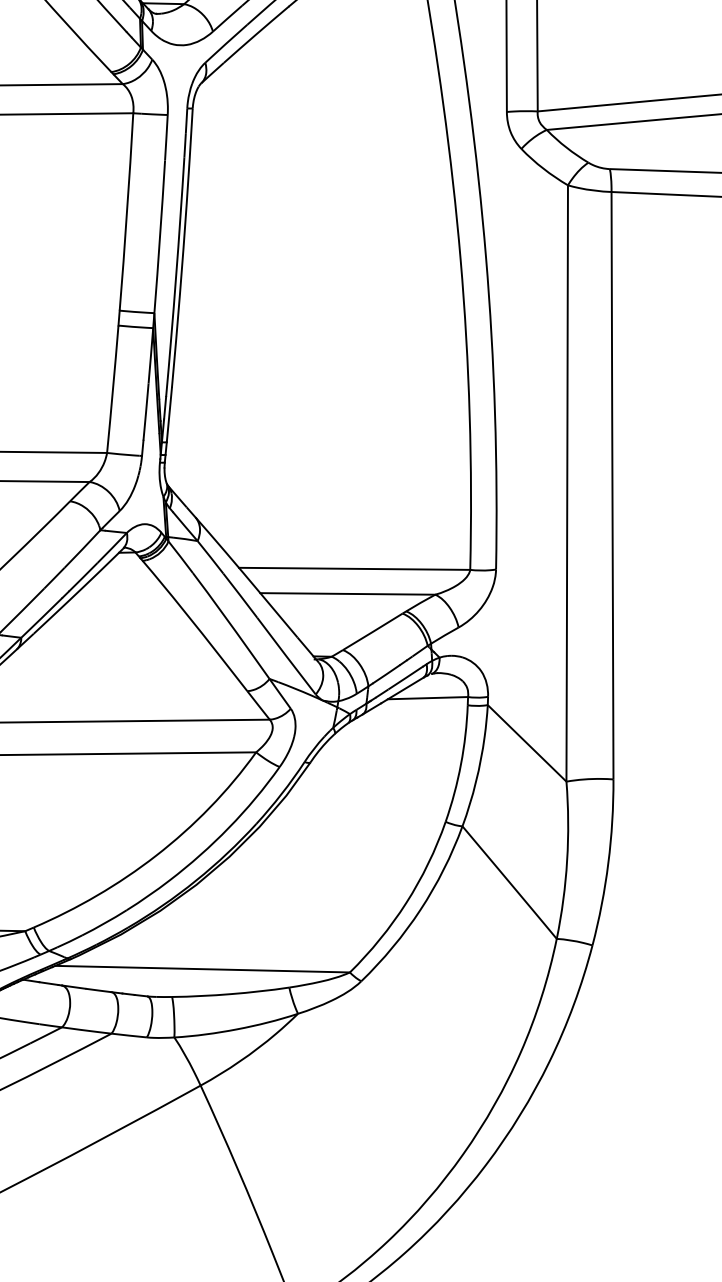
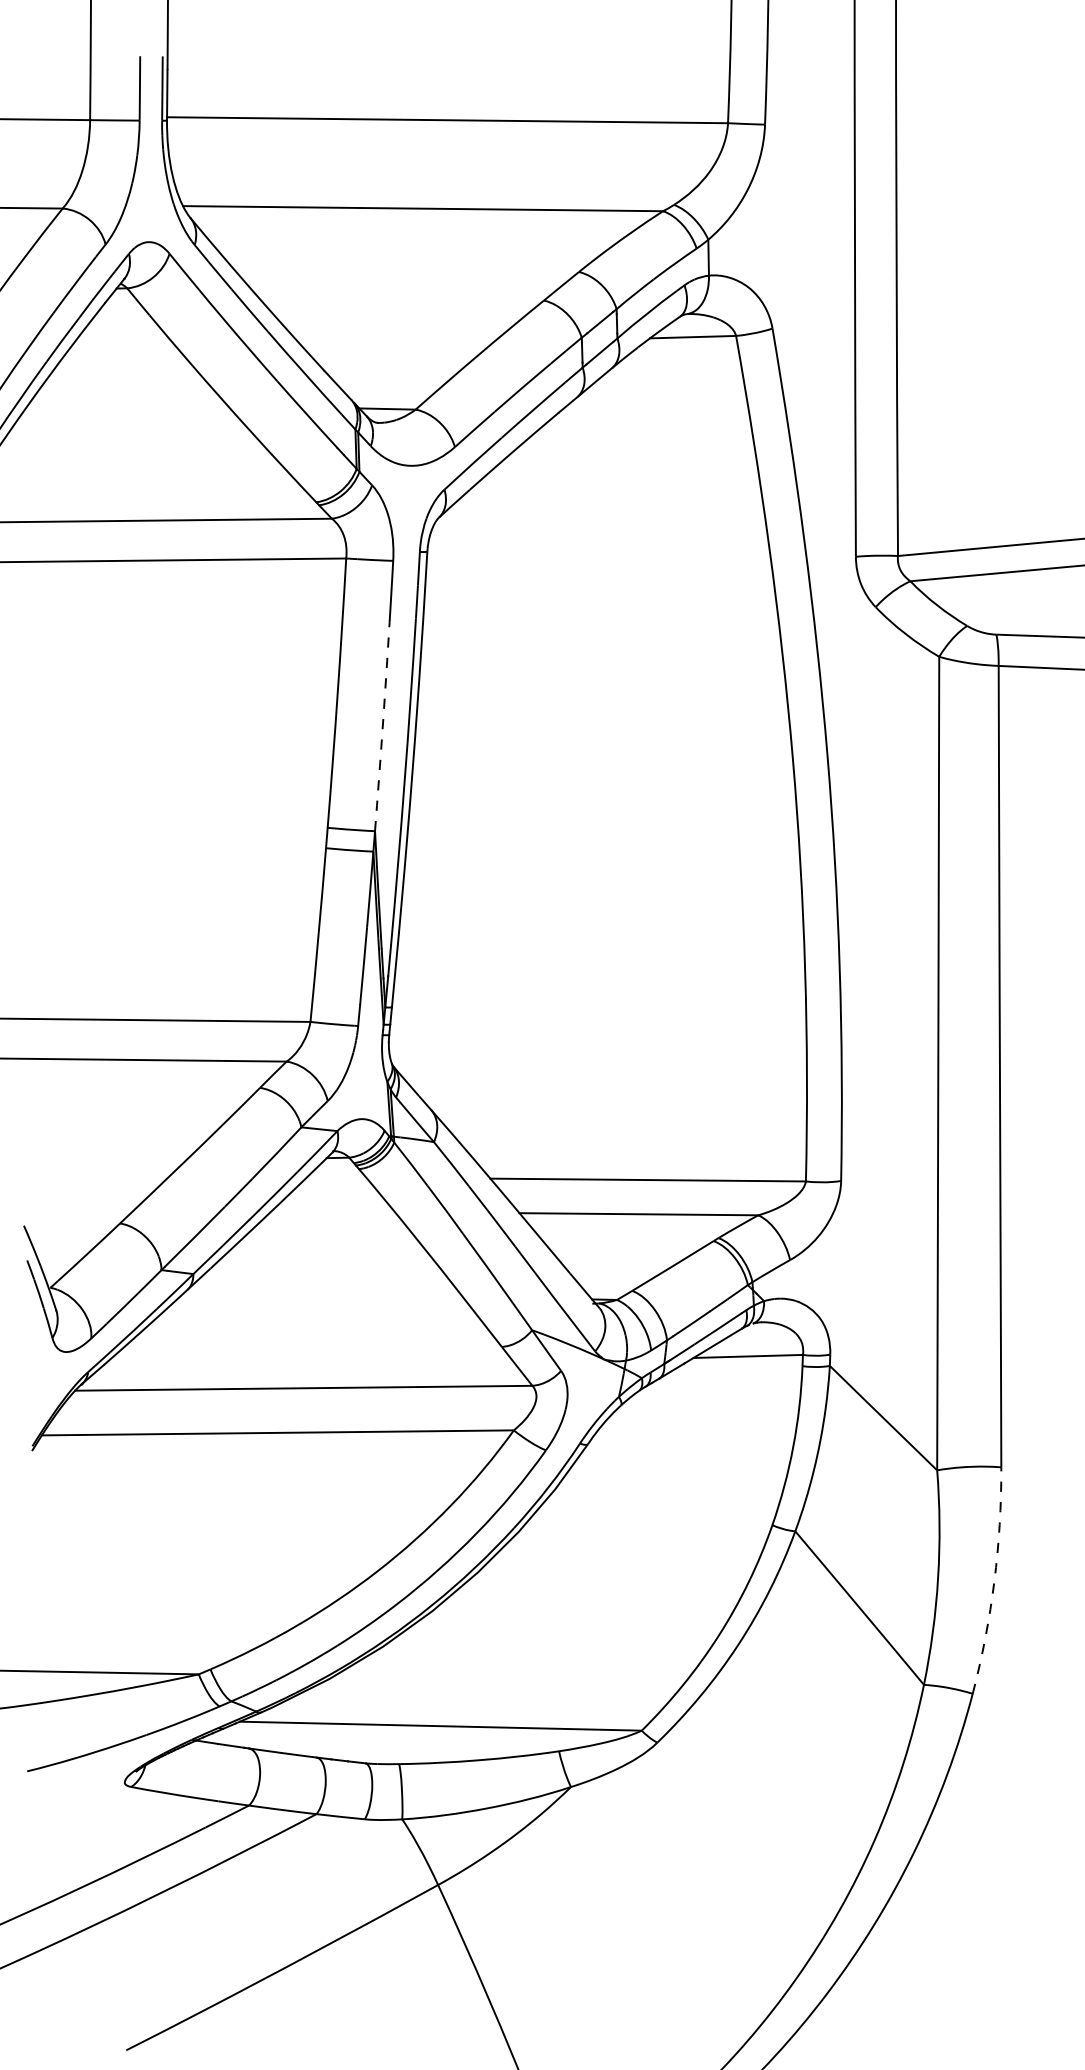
arc: (159, 237) -> (382, 727), solid -> dashed
arc: (608, 863) -> (994, 1581), solid -> dashed

